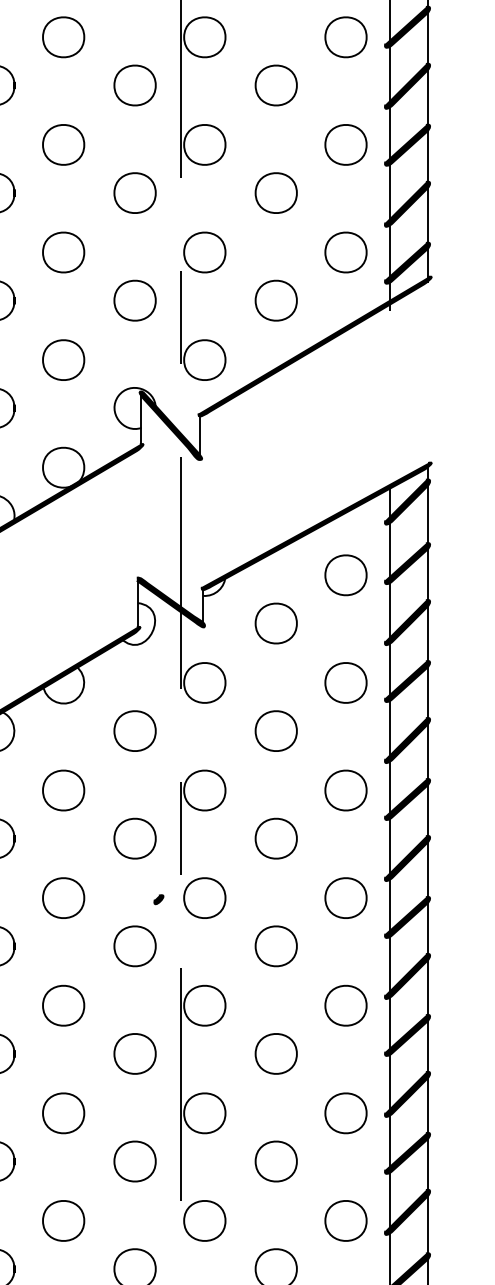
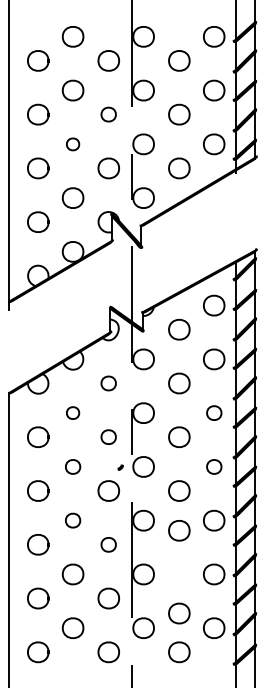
part: (134, 192) -> (108, 114), size x0.7
part: (62, 252) -> (72, 144), size x0.6
part: (134, 731) -> (108, 383), size x0.7
part: (62, 789) -> (72, 412), size x0.6
part: (346, 789) -> (214, 412), size x0.7
part: (134, 837) -> (108, 436), size x0.7
part: (62, 897) -> (72, 466), size x0.7
part: (346, 897) -> (214, 466), size x0.7
part: (62, 1005) -> (72, 520), size x0.7
part: (134, 1053) -> (108, 544), size x0.7
part: (276, 1053) -> (179, 530), moved
part: (276, 1161) -> (179, 613), moved

